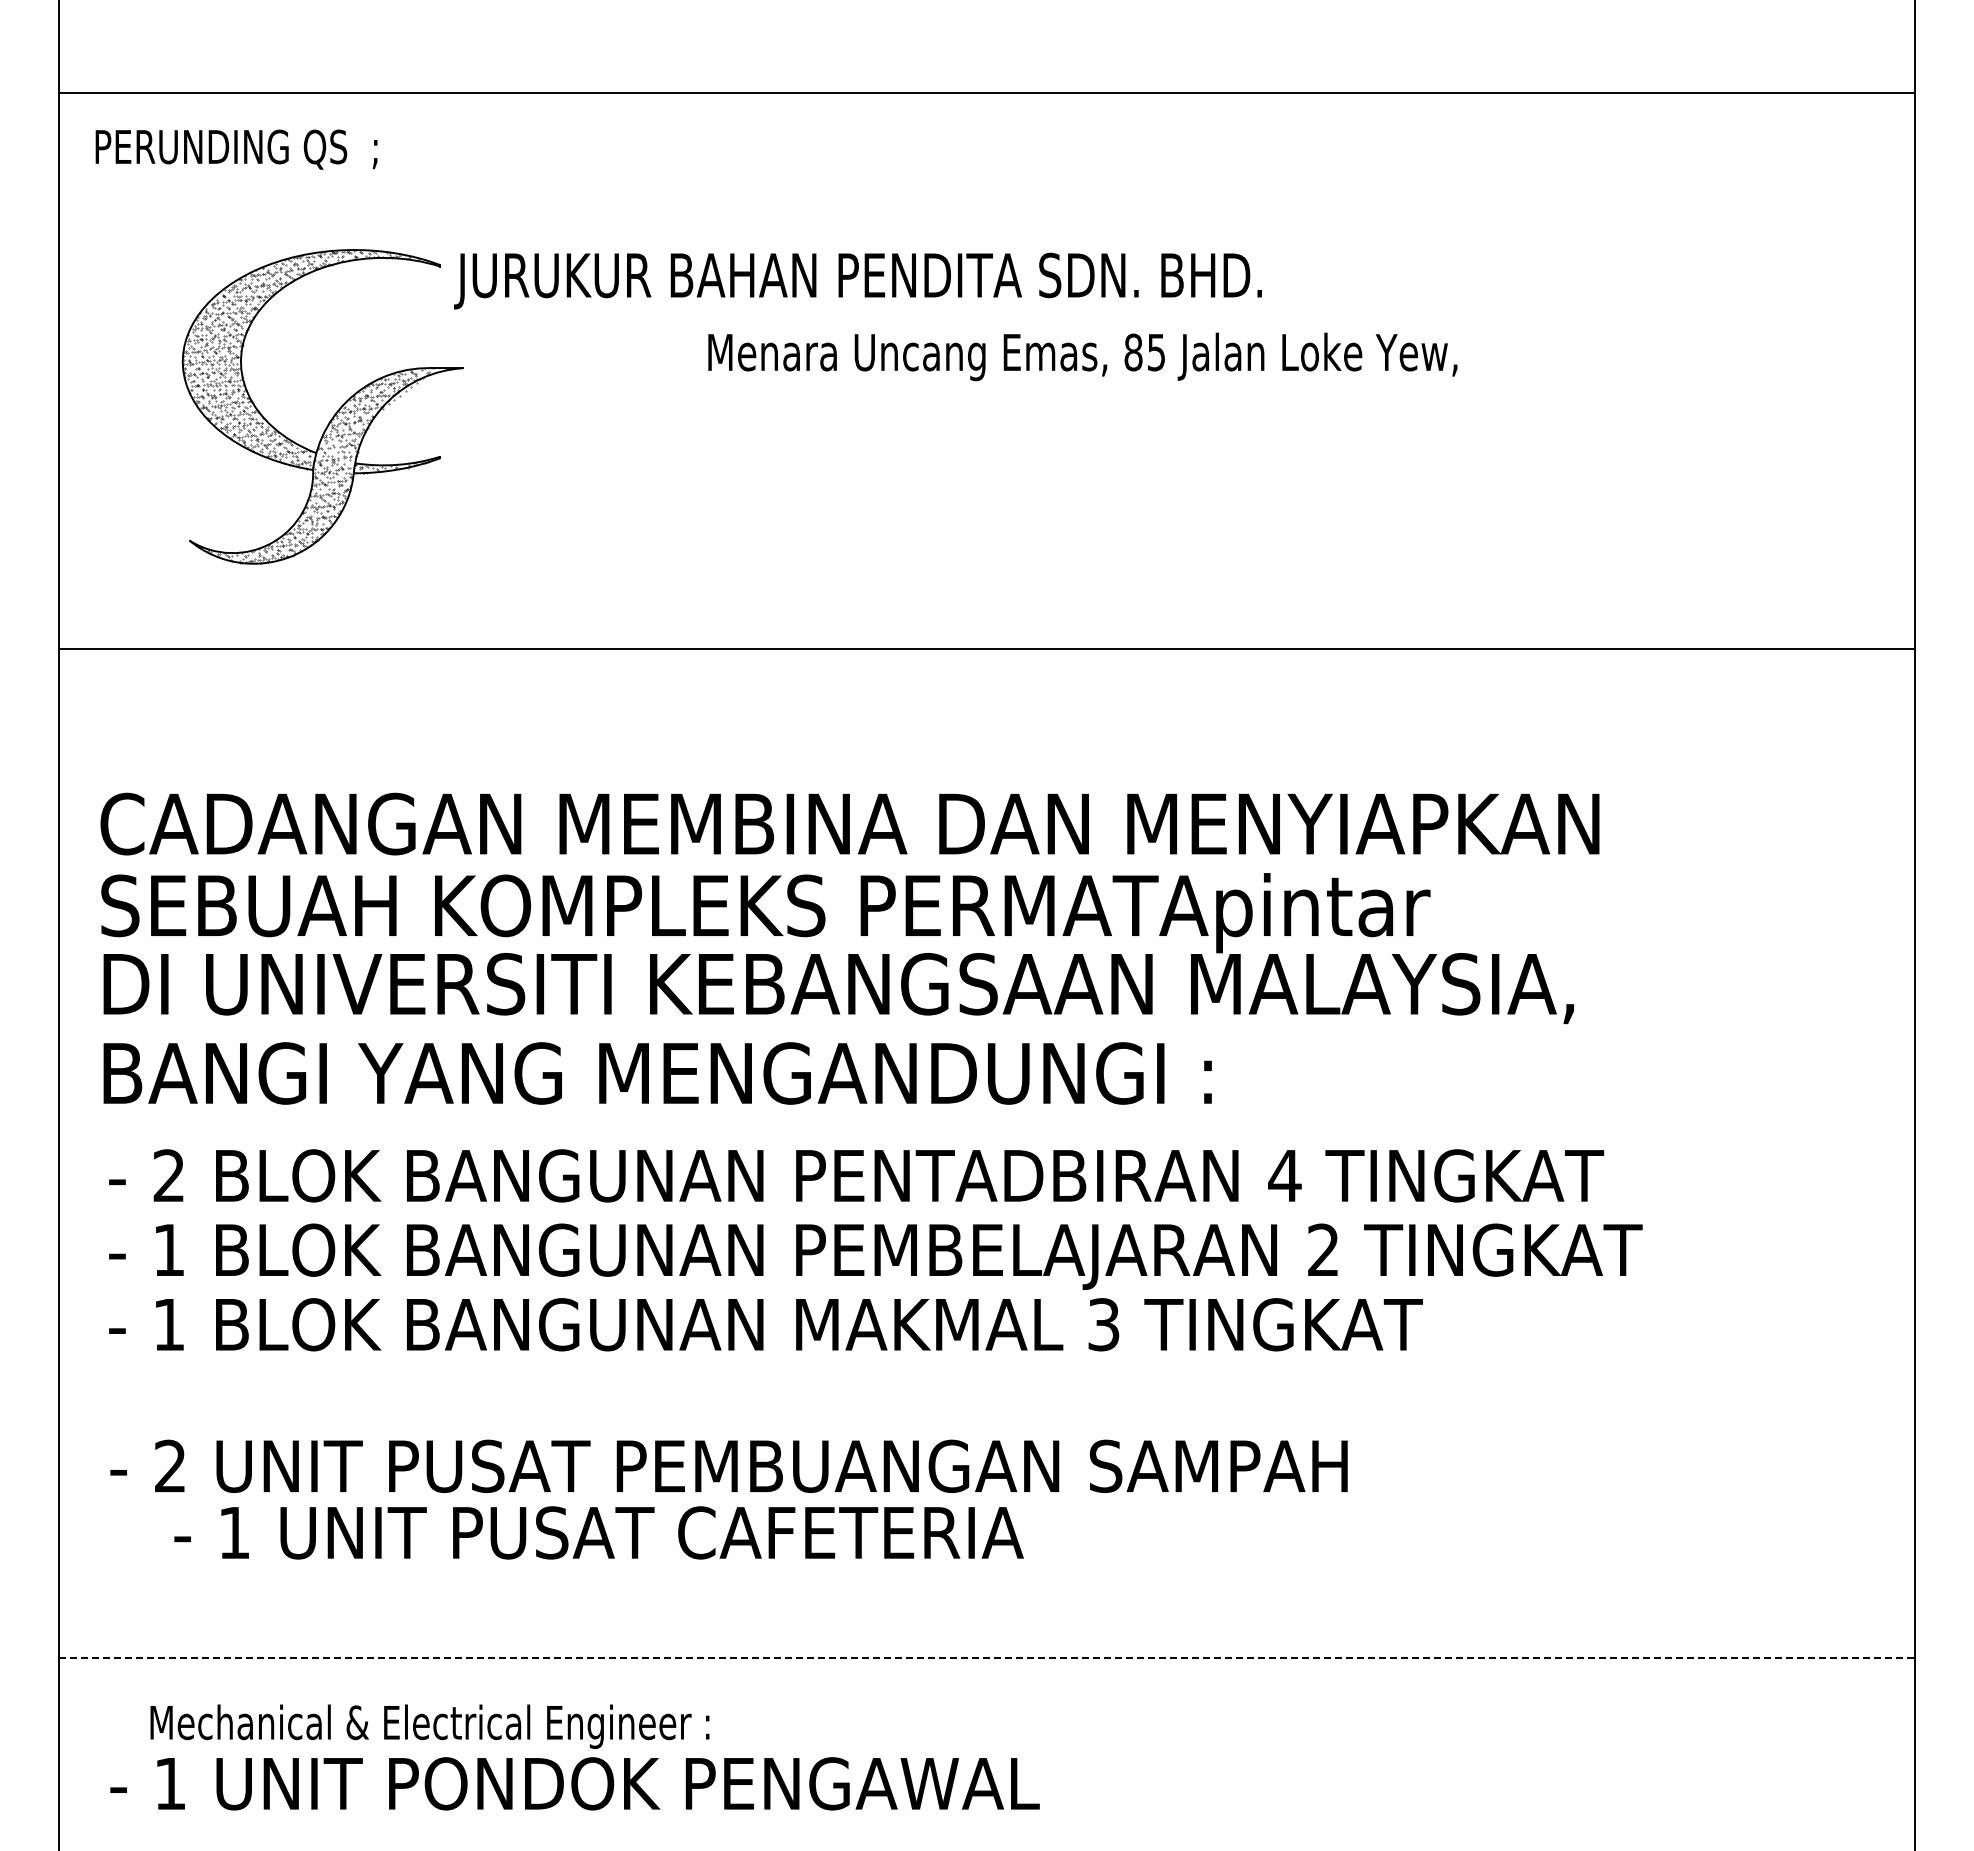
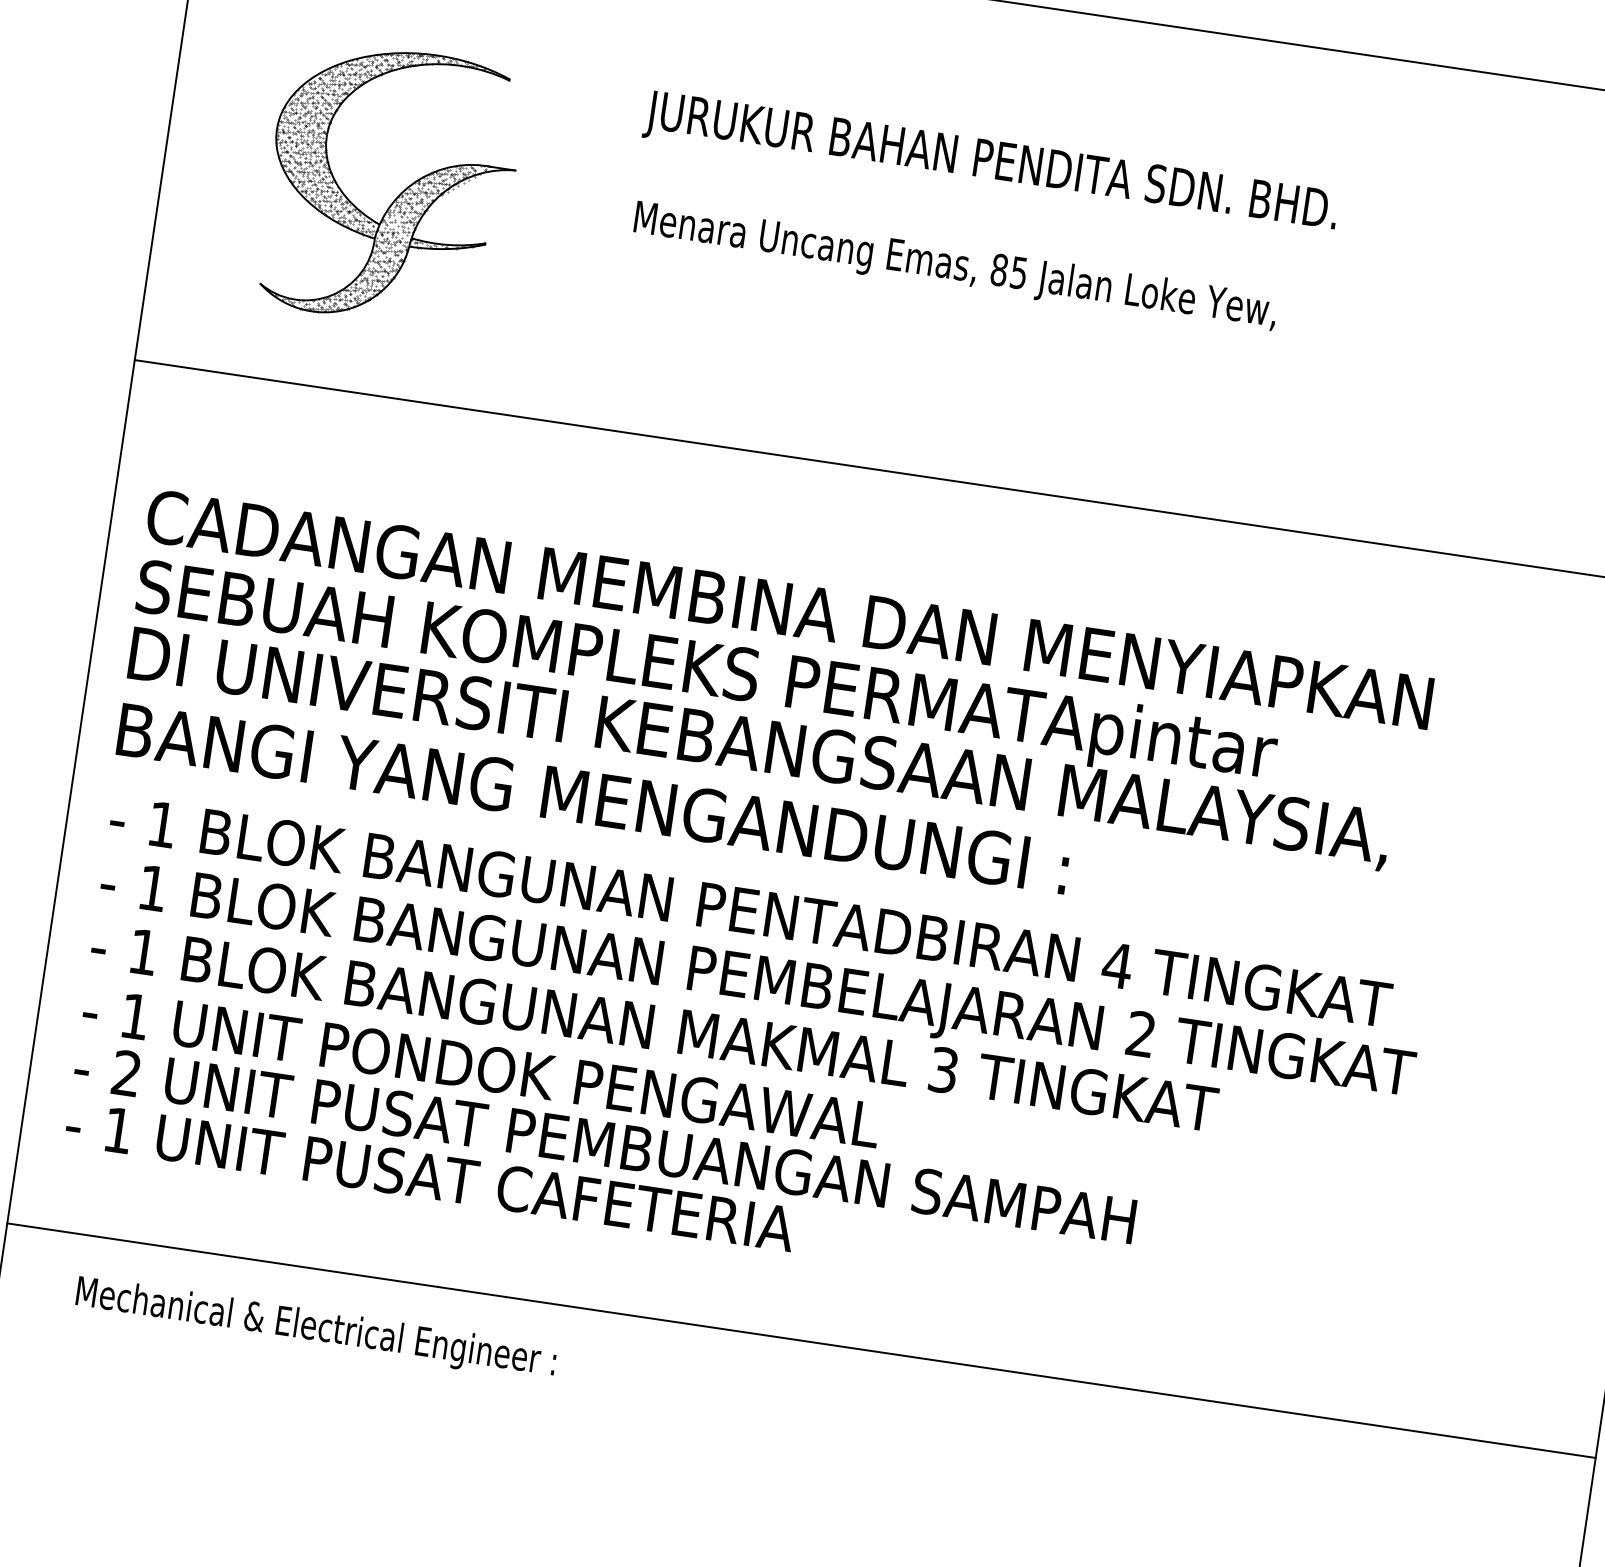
text: (857, 280) -> (990, 163), moved
text: (1082, 356) -> (955, 267), moved
text: (168, 1175) -> (161, 824), 2 -> 1
text: (598, 1532) -> (430, 1176), moved
line: (987, 1657) -> (801, 1340), dashed -> solid
text: (574, 1783) -> (481, 1067), moved

